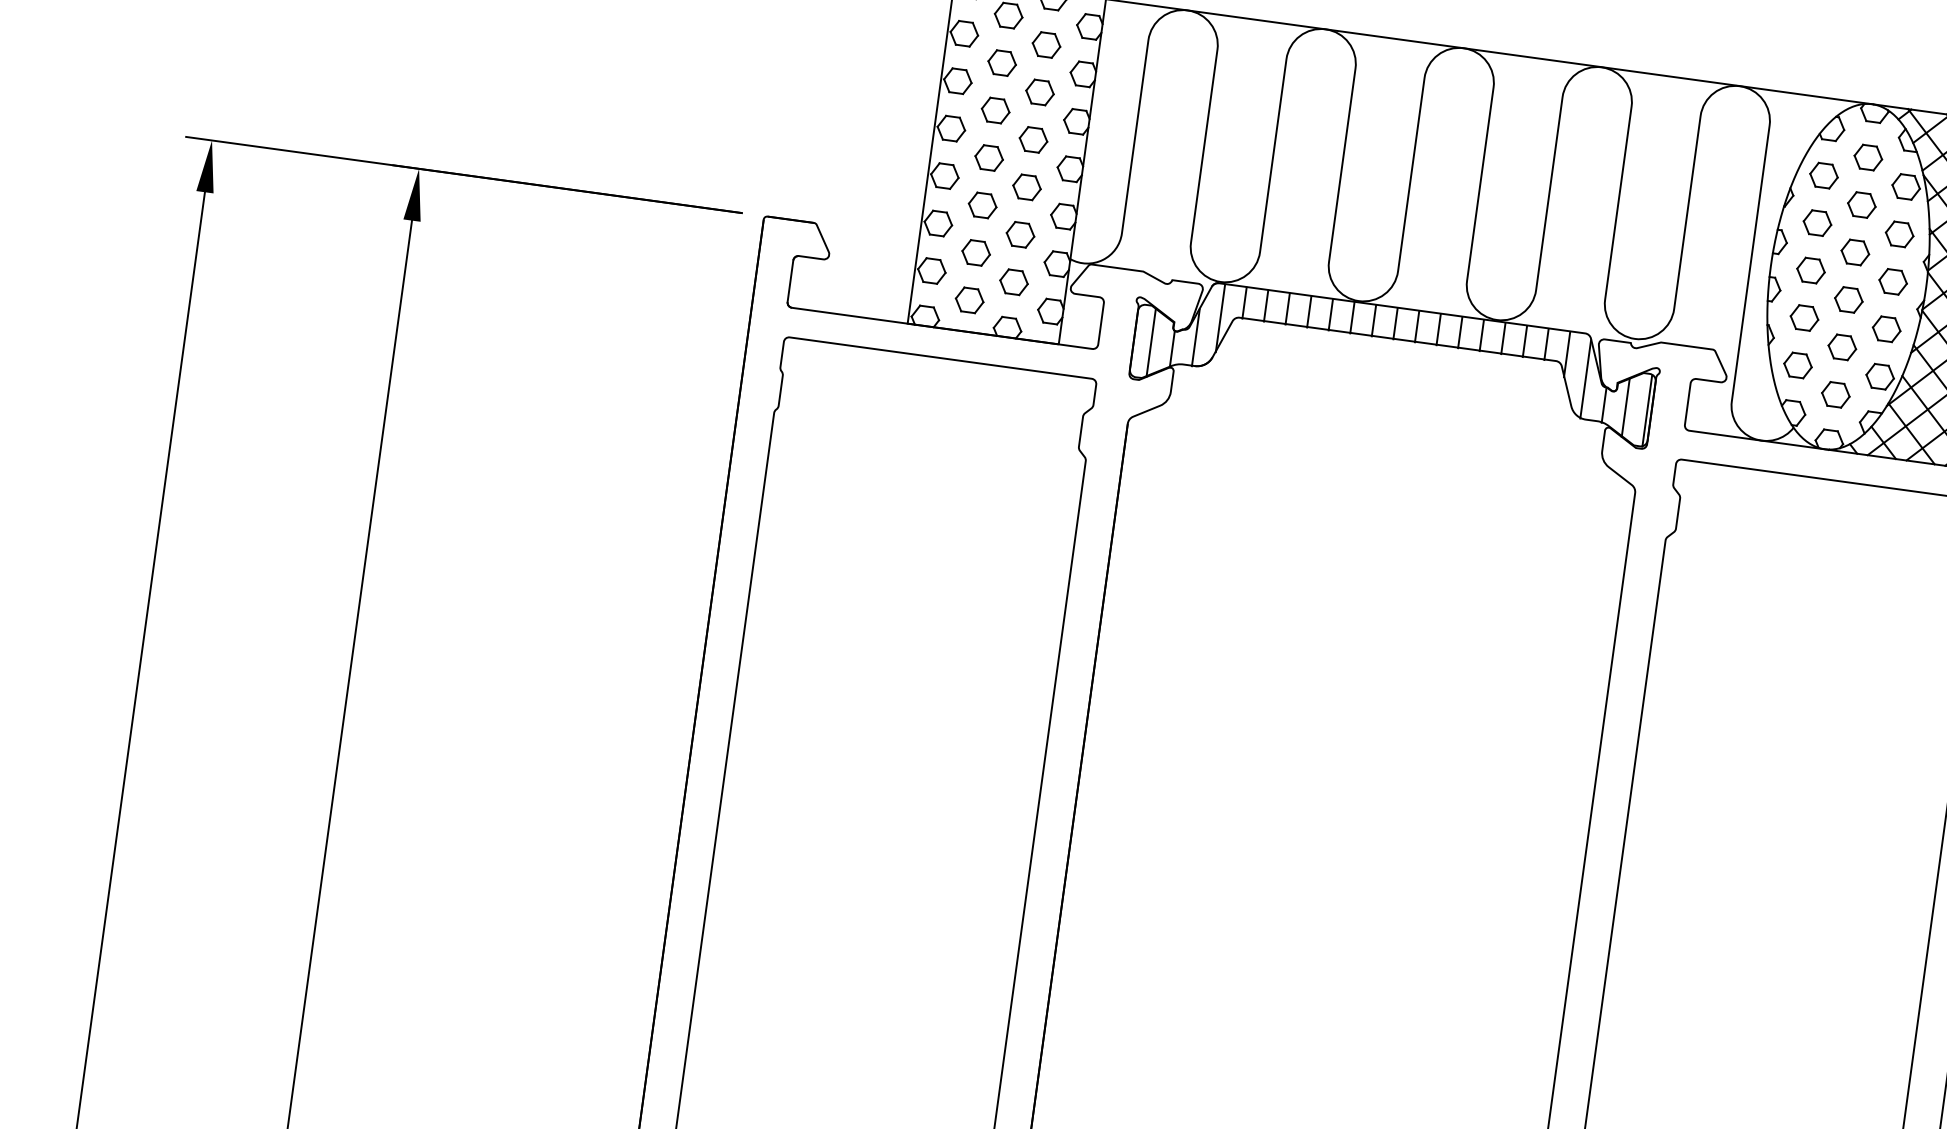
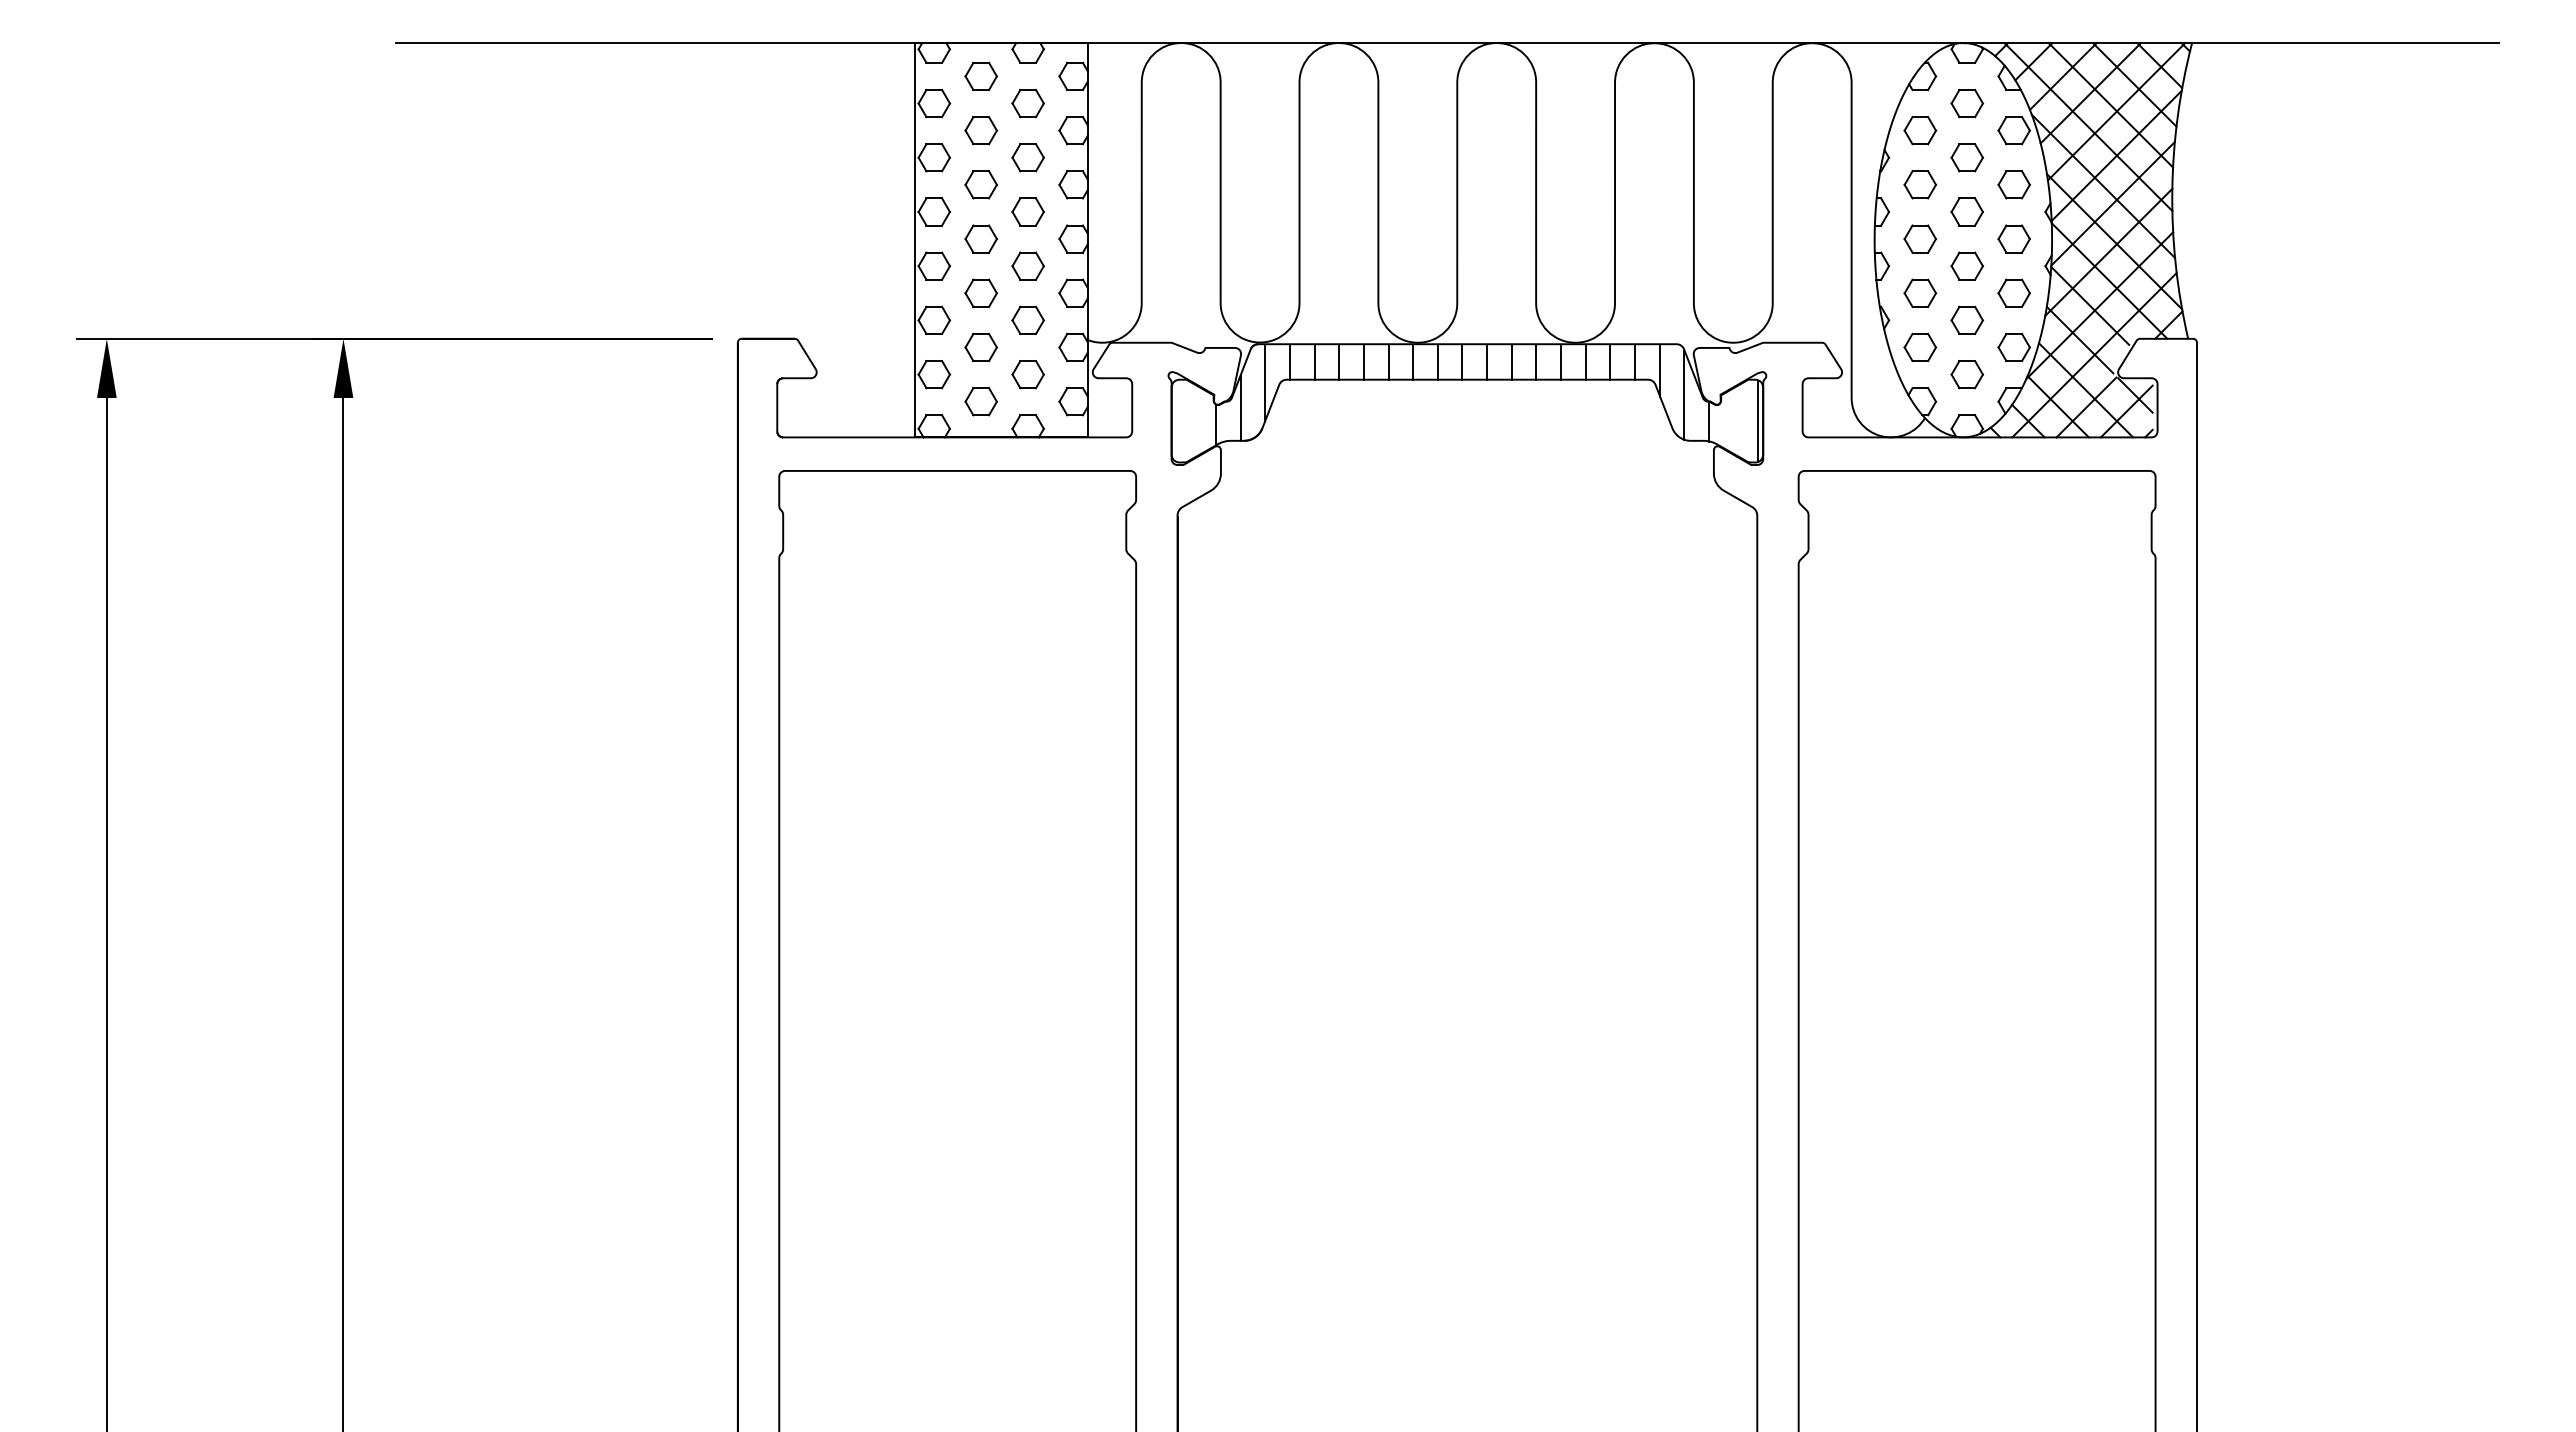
line: (1151, 342) -> (1191, 421), removed
line: (1625, 407) -> (1733, 421), removed

